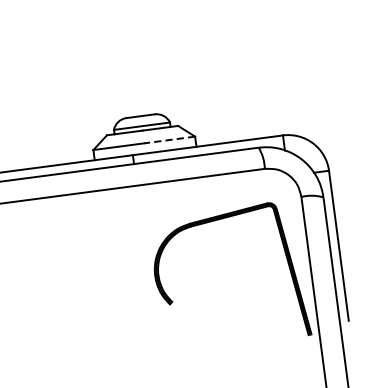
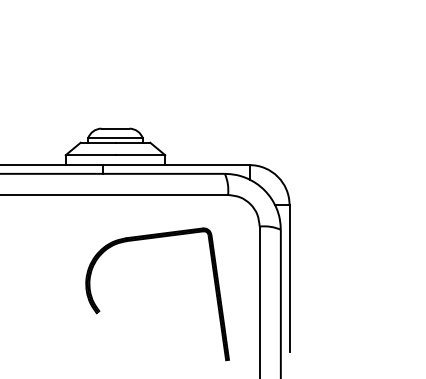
line: (169, 140) -> (140, 155), dashed -> solid
part: (213, 221) -> (149, 239), moved

